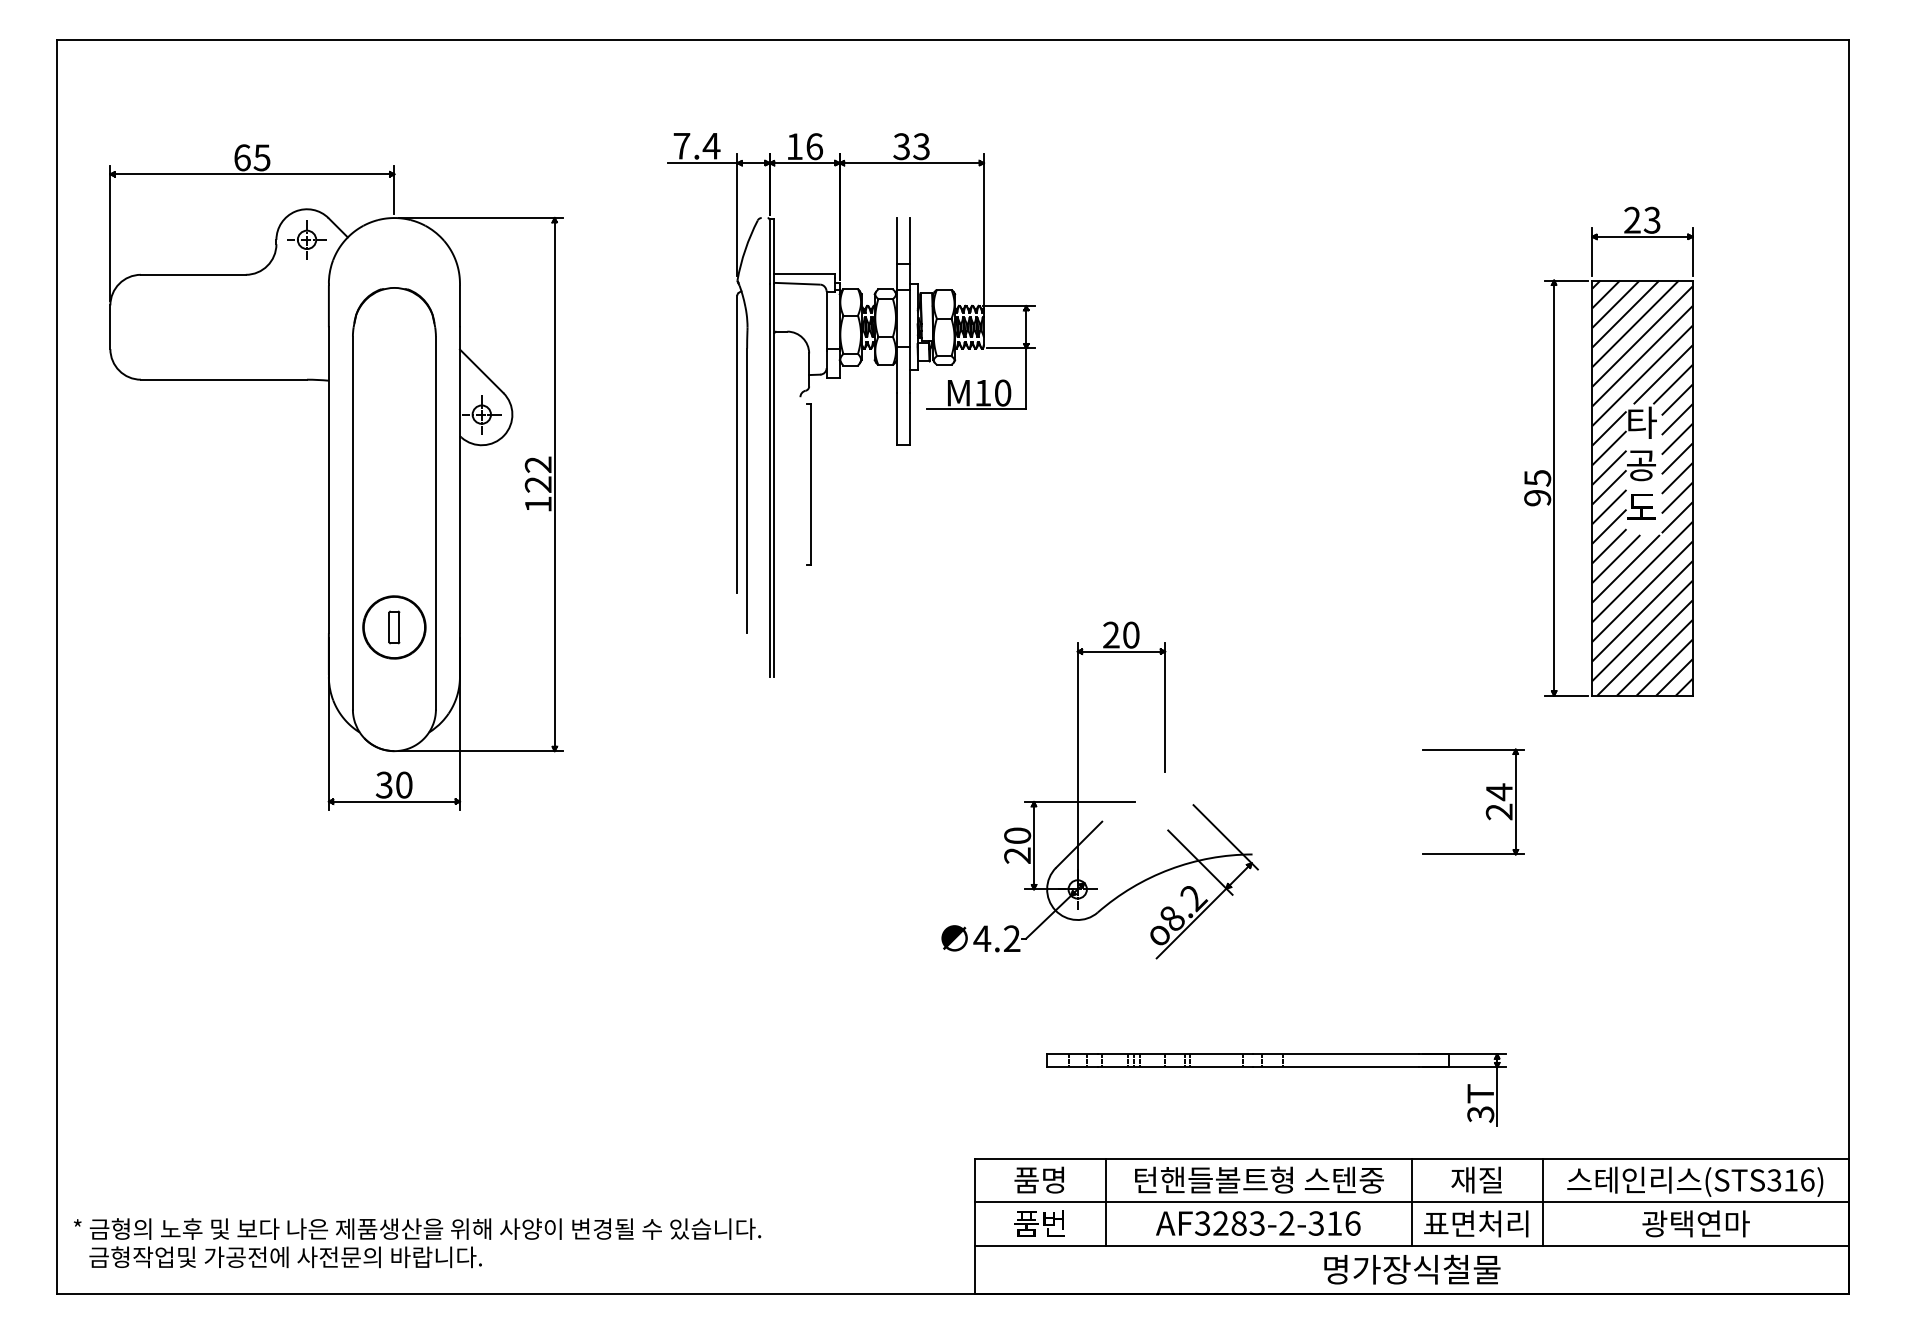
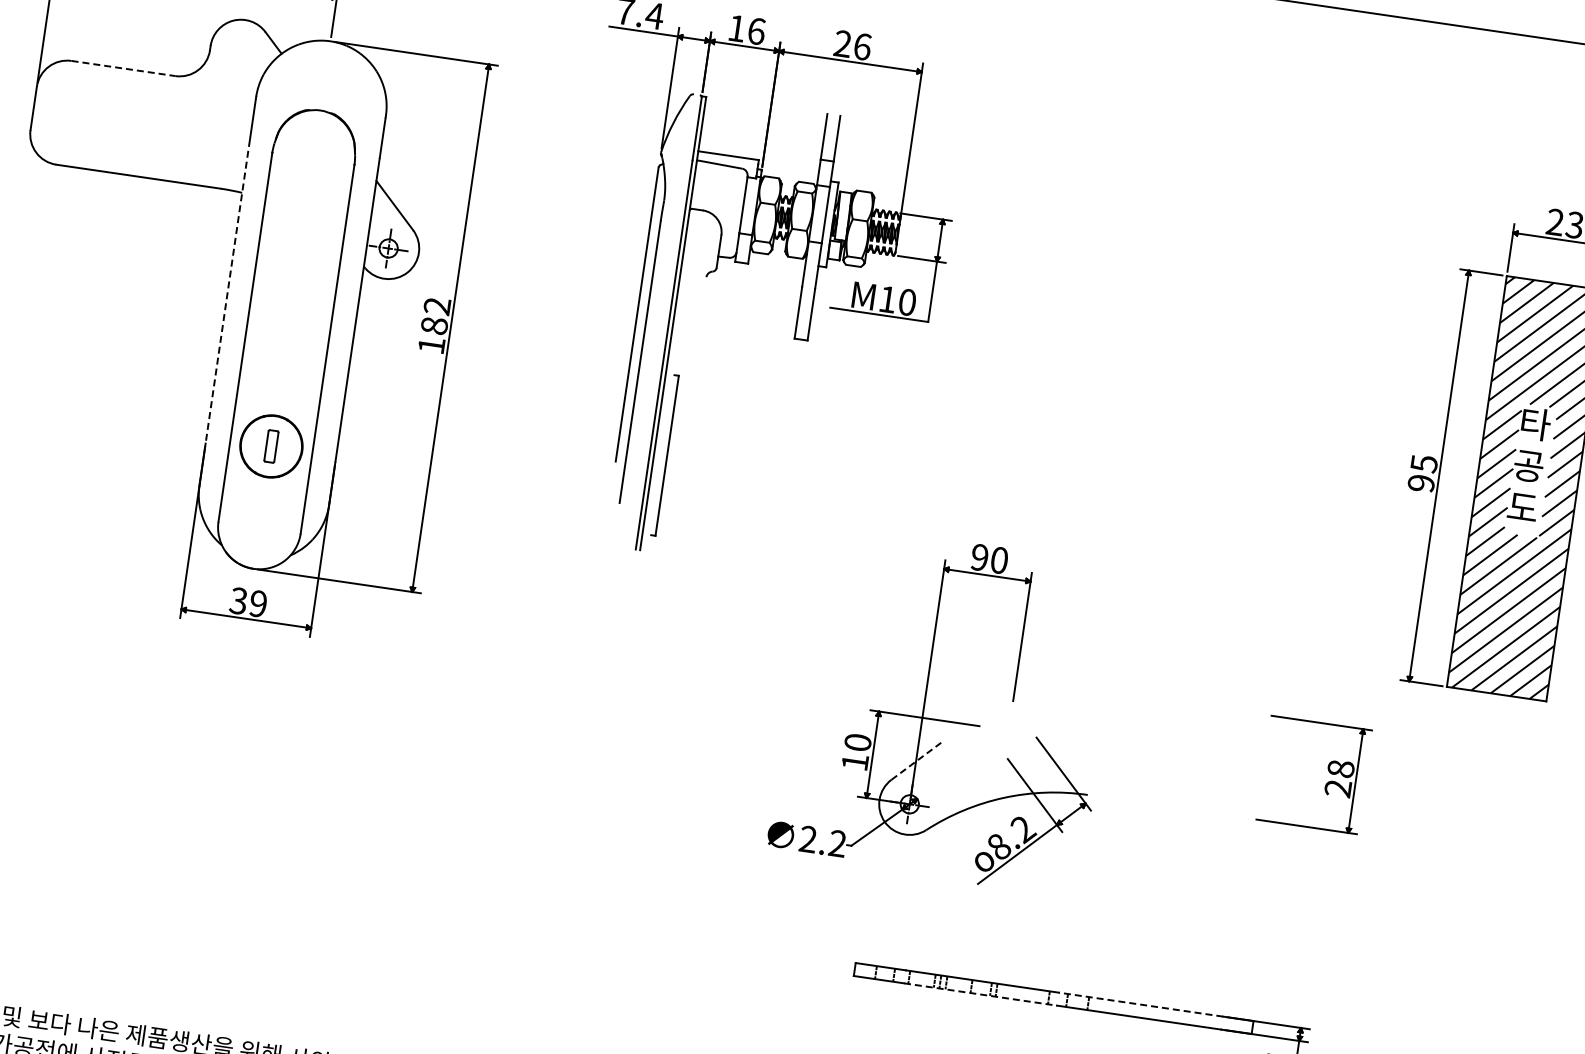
text: (911, 146) -> (852, 45), 33 -> 26
part: (306, 239) -> (240, 49), removed
line: (193, 274) -> (123, 68), solid -> dashed
line: (328, 480) -> (227, 291), solid -> dashed
text: (537, 484) -> (433, 325), 122 -> 182
part: (808, 484) -> (664, 455), moved
text: (1111, 635) -> (979, 557), 20 -> 90
text: (404, 784) -> (258, 603), 30 -> 39
text: (1499, 792) -> (1341, 769), 24 -> 28
line: (1079, 844) -> (918, 760), solid -> dashed
text: (1017, 855) -> (855, 762), 20 -> 10
text: (982, 938) -> (808, 839), 4.2 -> 2.2
line: (1335, 1054) -> (1141, 1004), solid -> dashed
line: (1175, 1067) -> (980, 994), solid -> dashed

